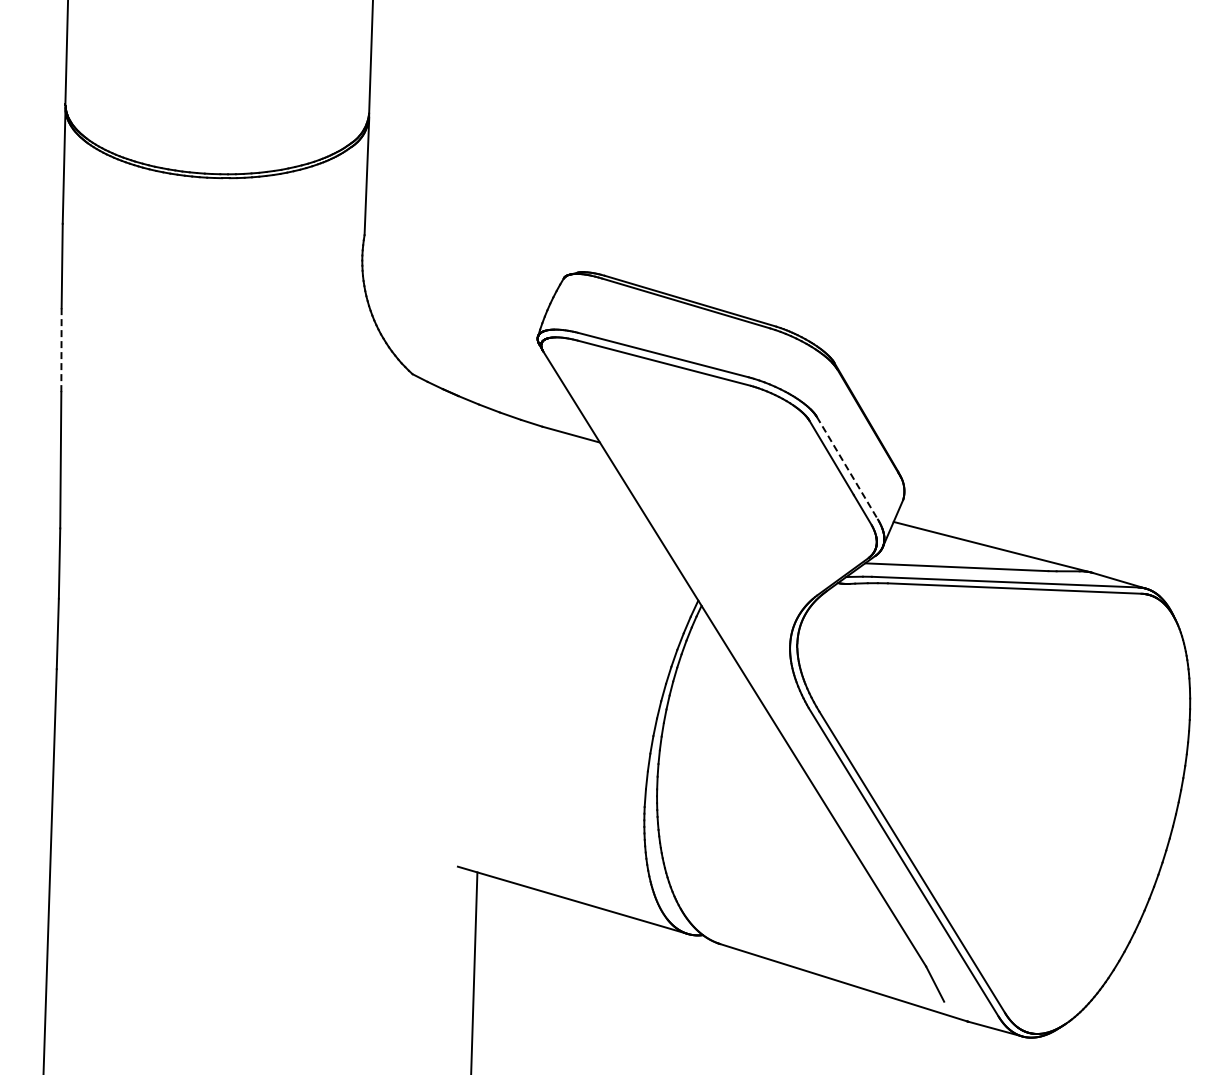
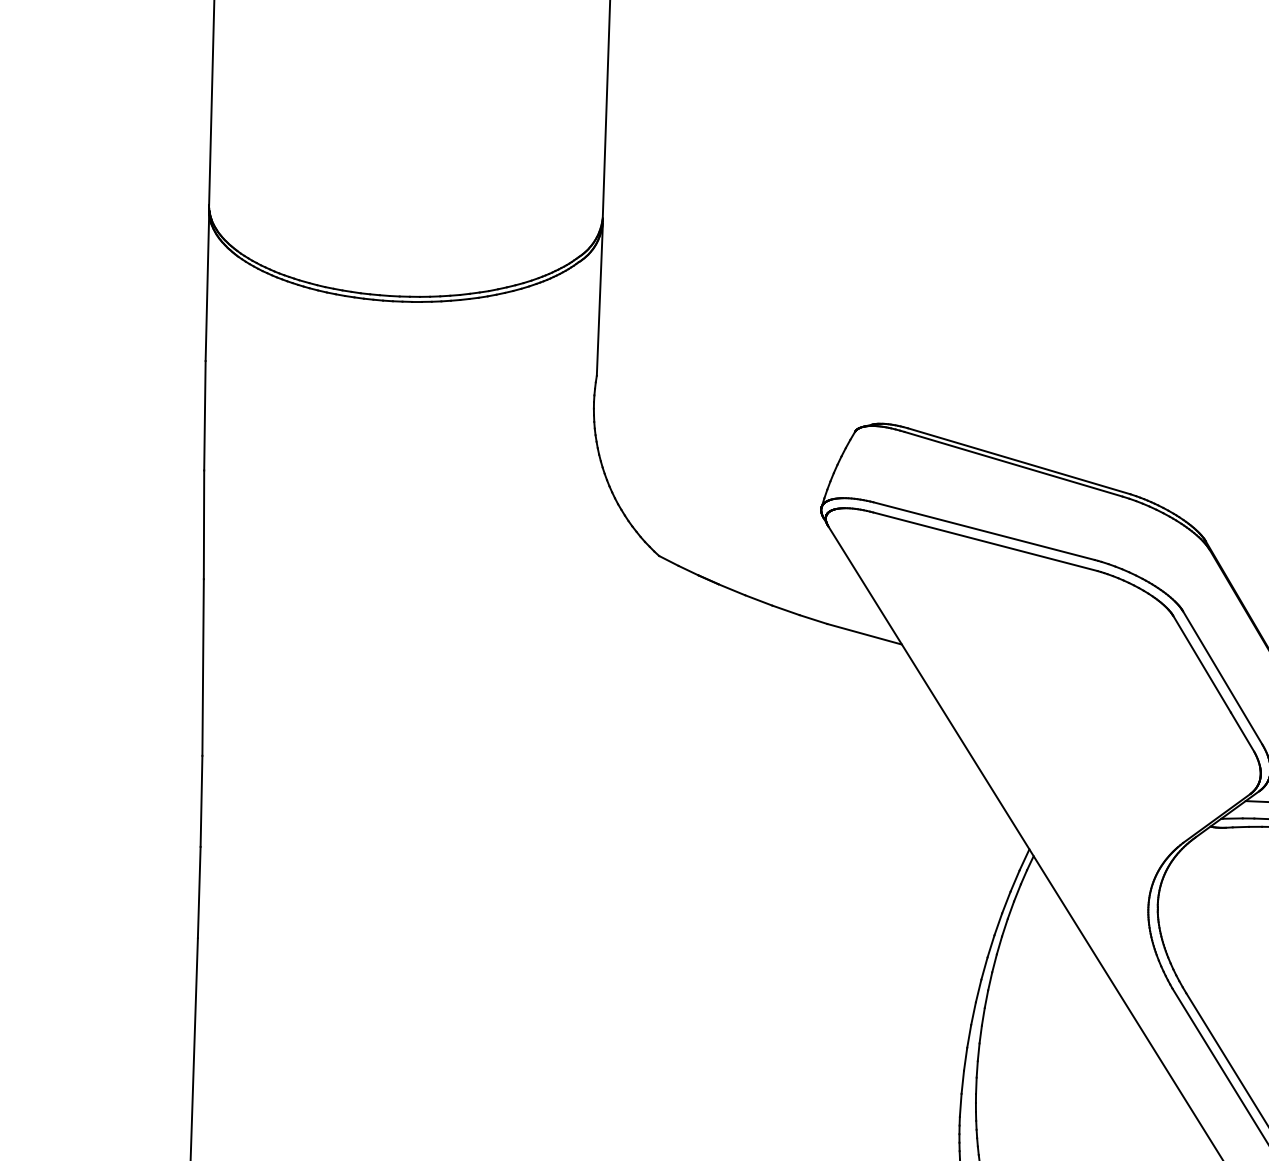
line: (61, 350) -> (204, 525), dashed -> solid
line: (847, 468) -> (1222, 678), dashed -> solid

